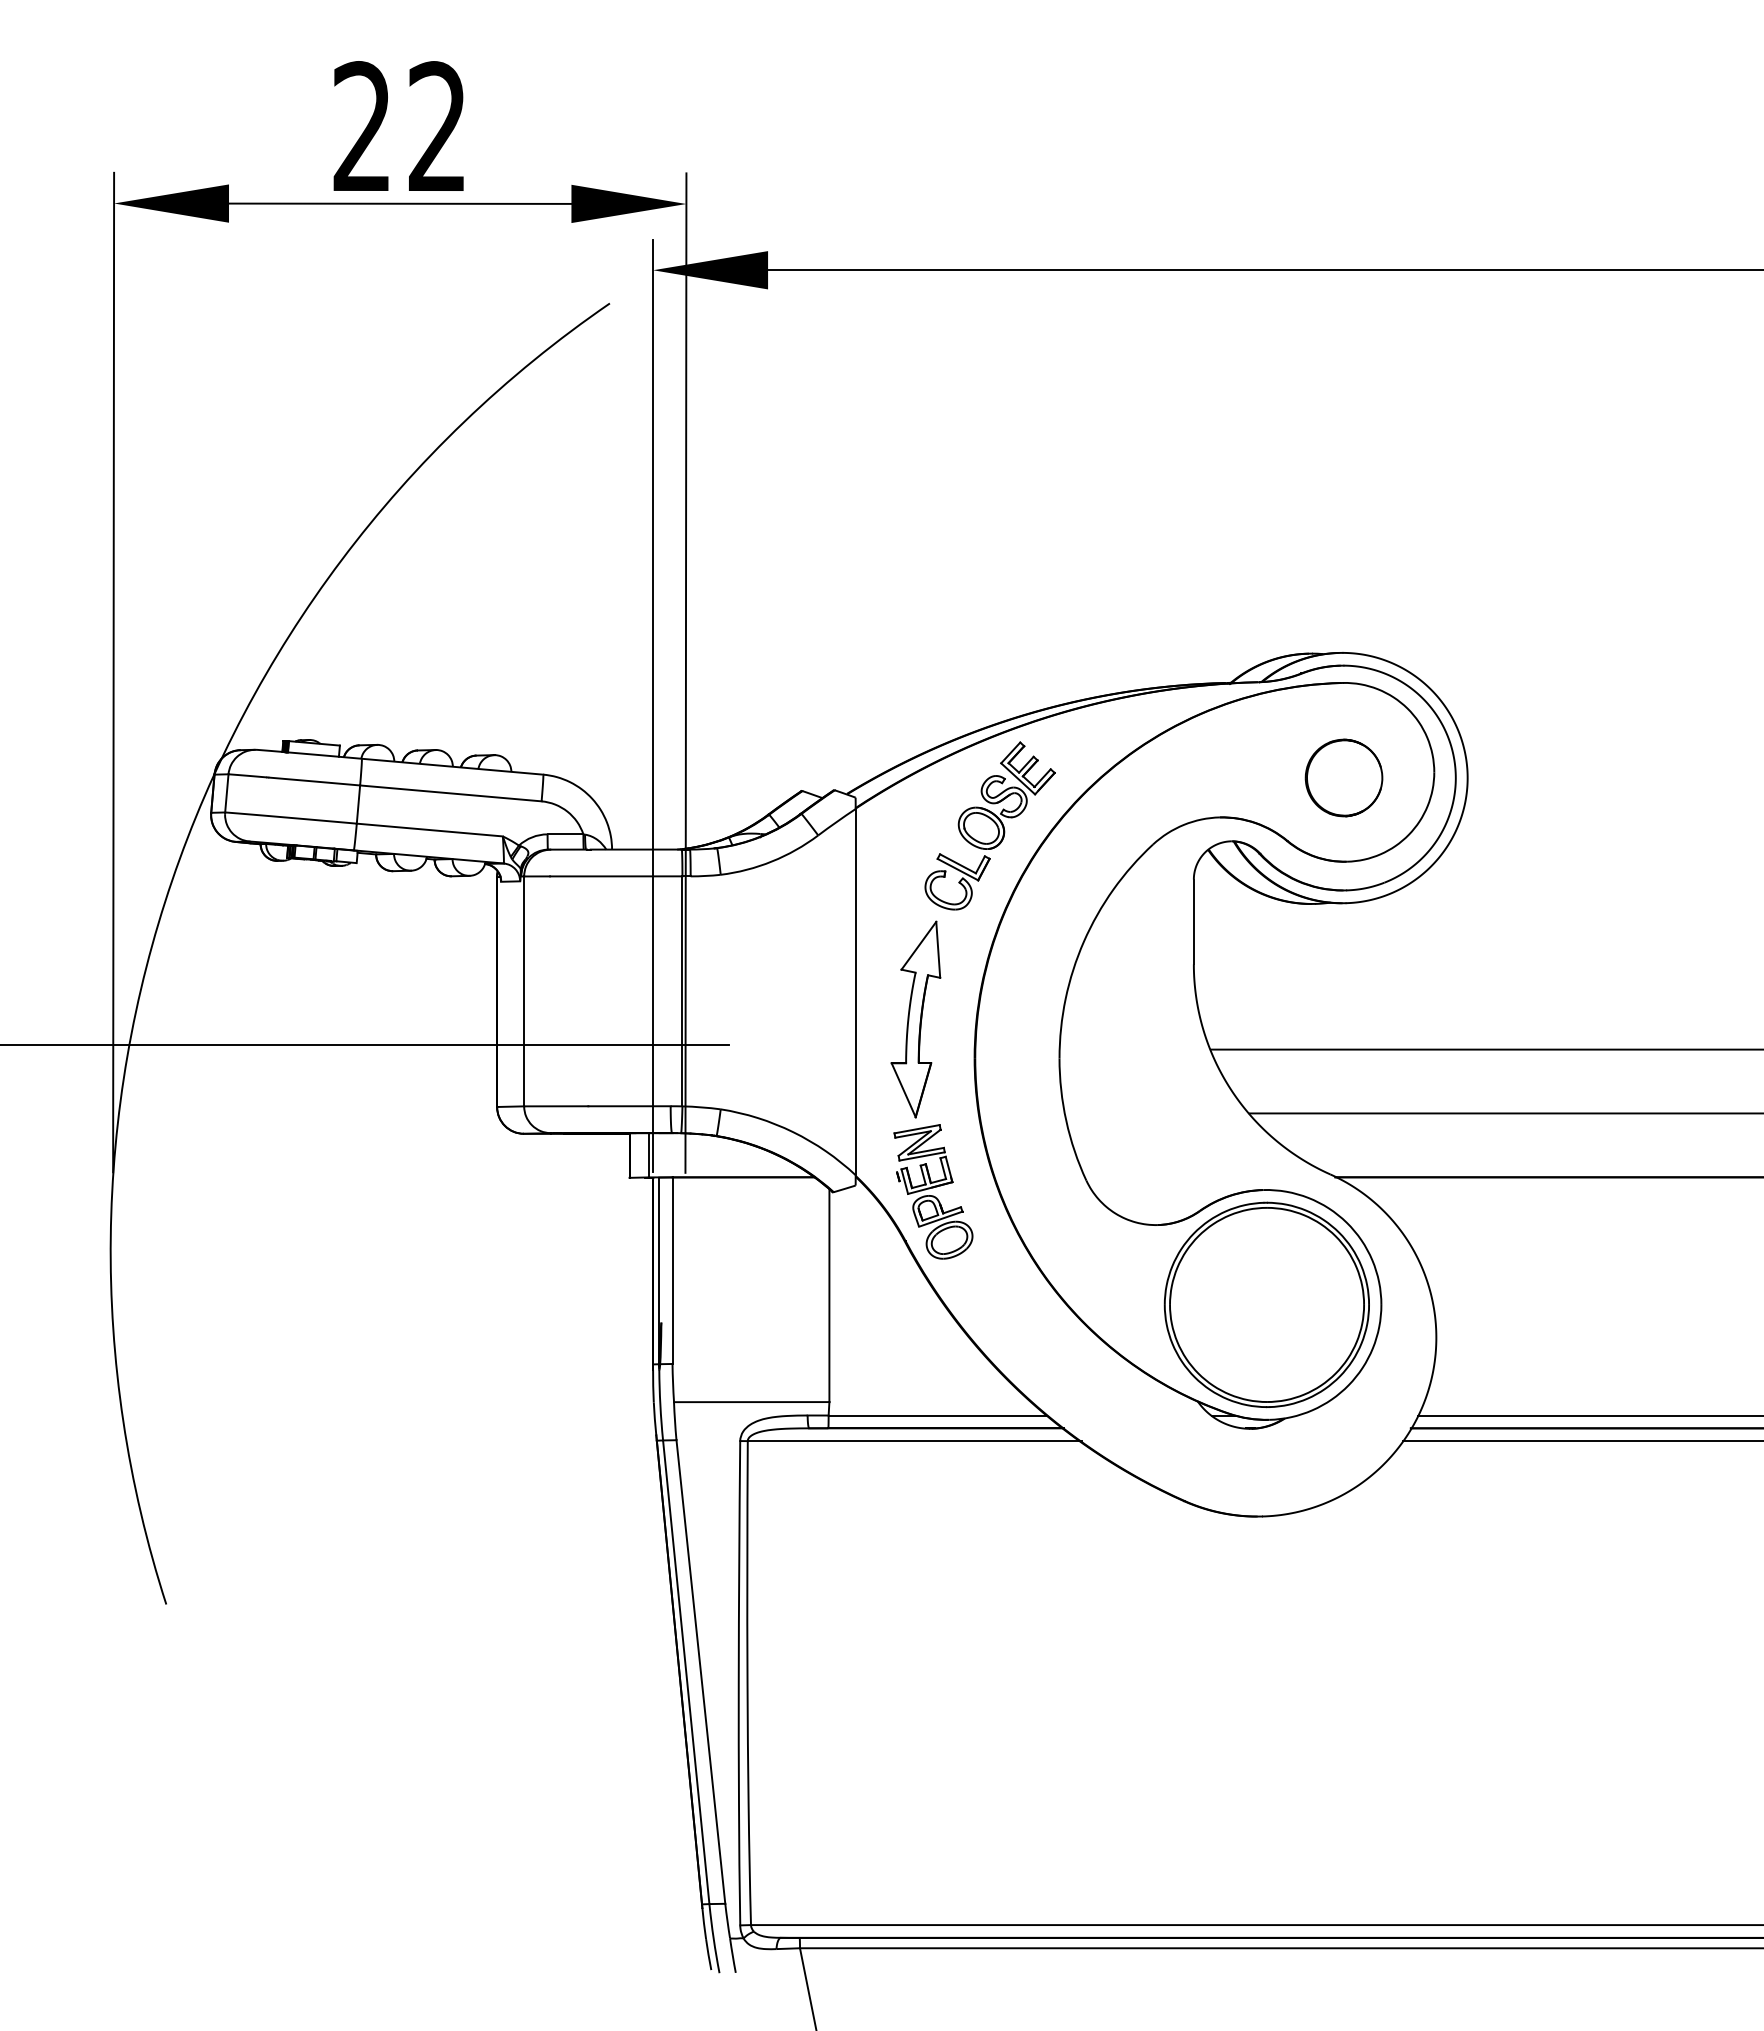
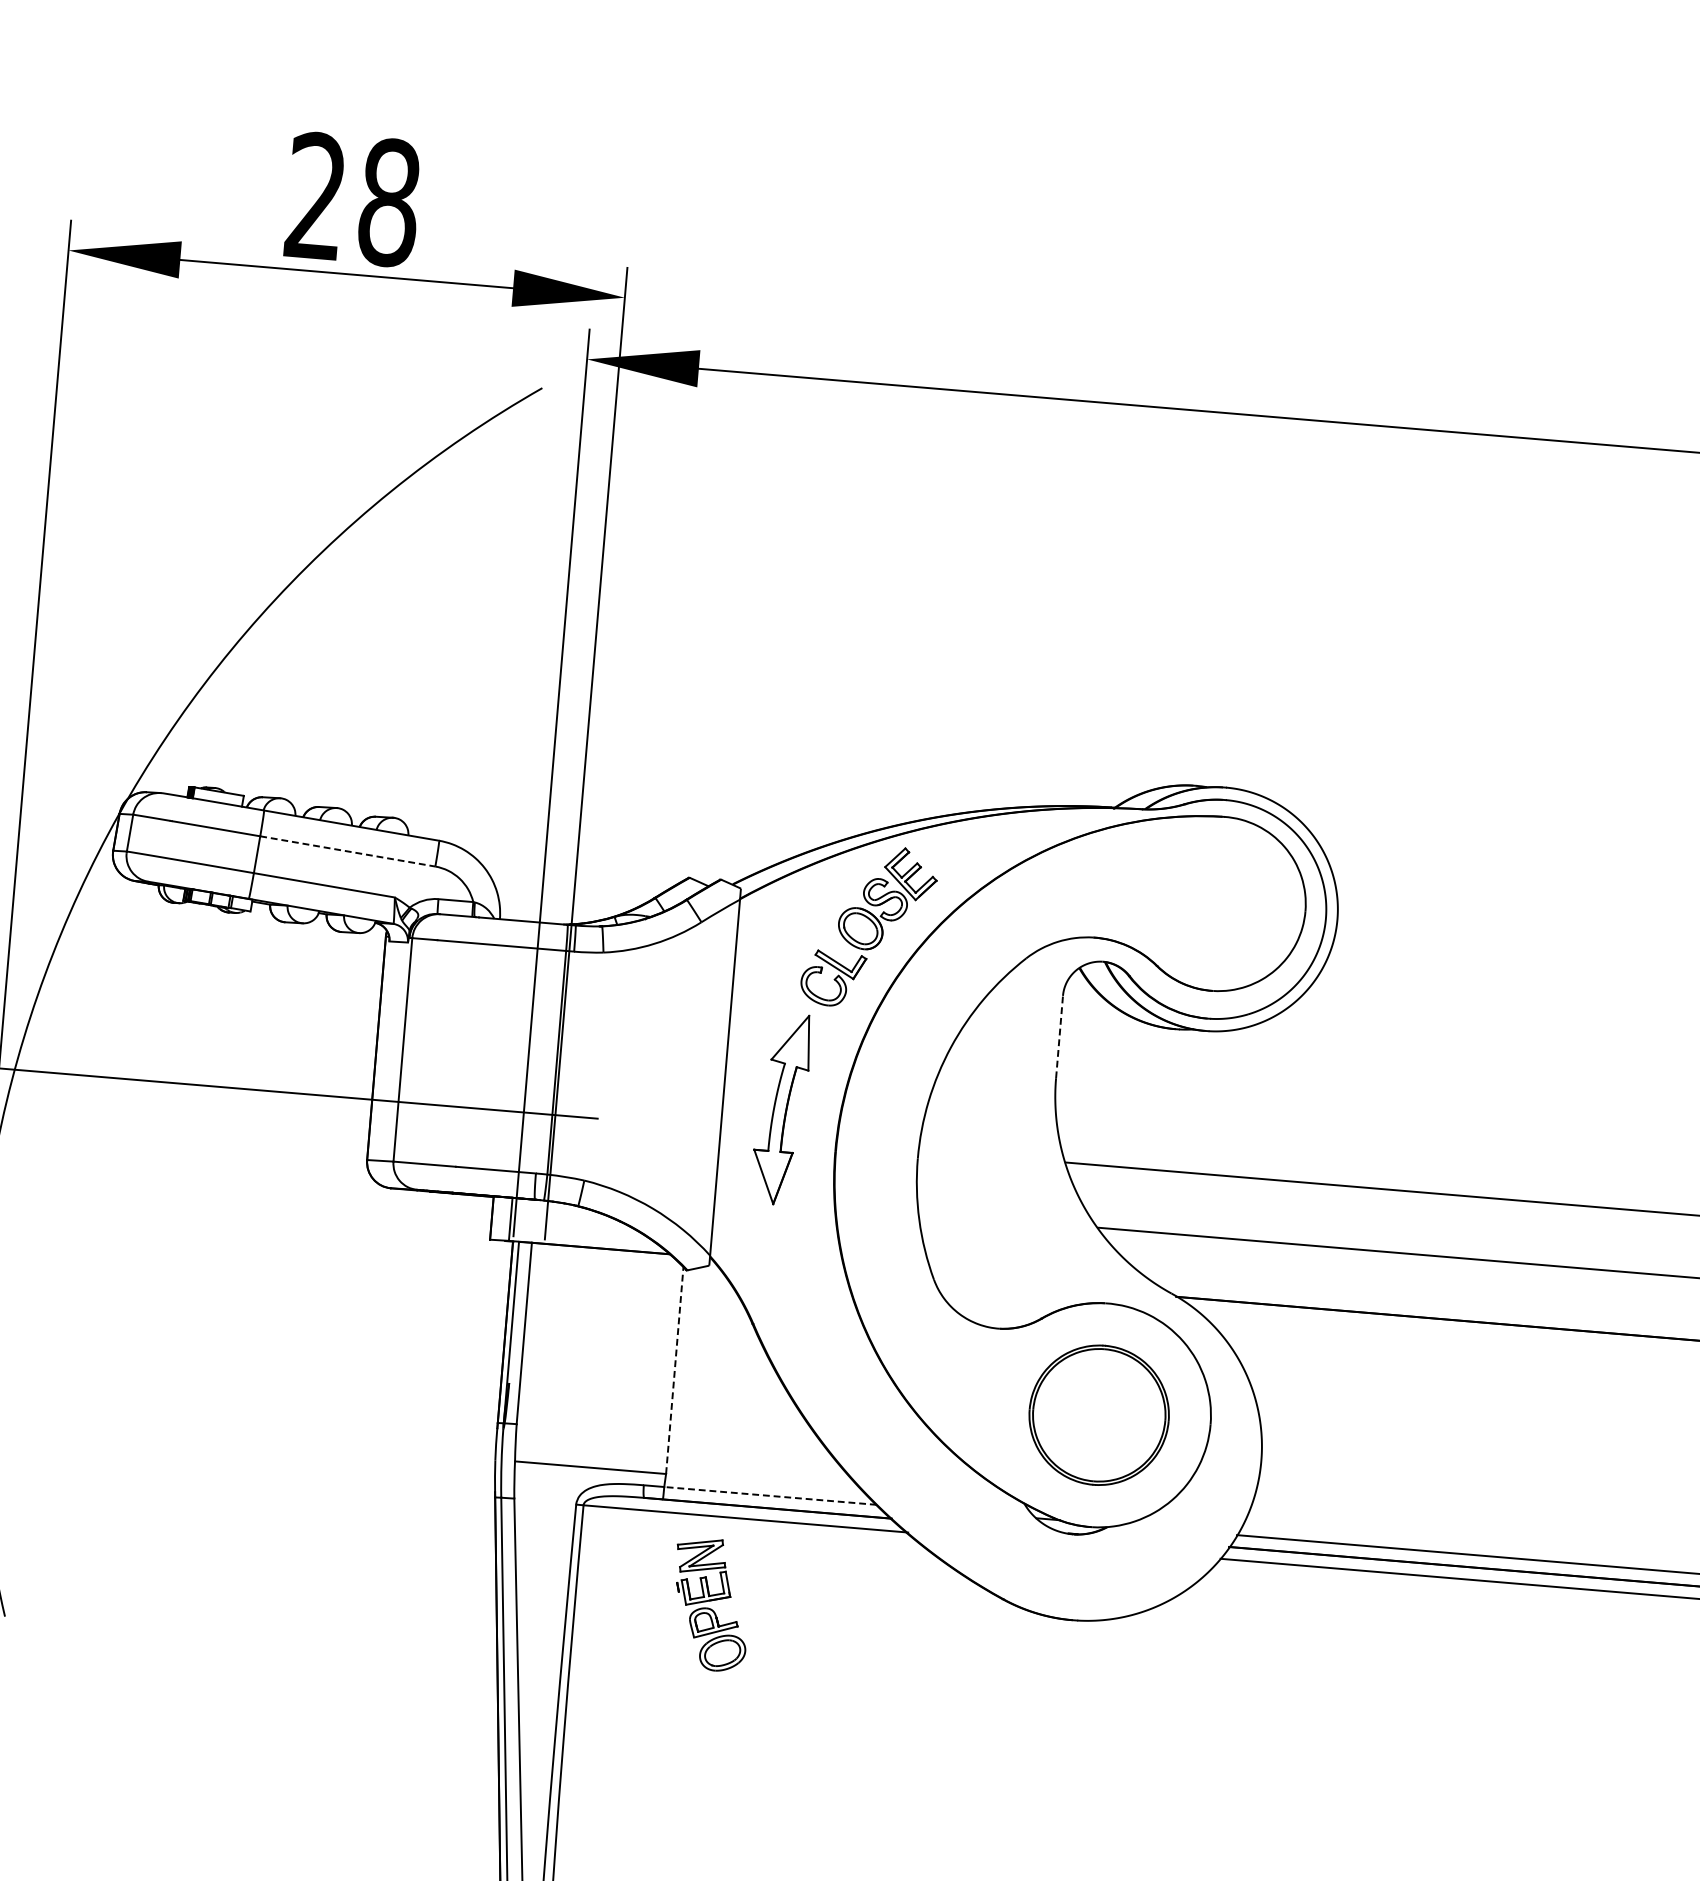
text: (437, 127) -> (389, 203), 22 -> 28
part: (1343, 777) -> (1216, 908), removed
line: (451, 793) -> (348, 851), solid -> dashed
line: (1193, 921) -> (1059, 1036), solid -> dashed
part: (933, 1191) -> (711, 1604), moved
line: (829, 1295) -> (674, 1370), solid -> dashed
part: (1266, 1304) -> (1098, 1414), size x0.7
line: (937, 1415) -> (770, 1495), solid -> dashed

